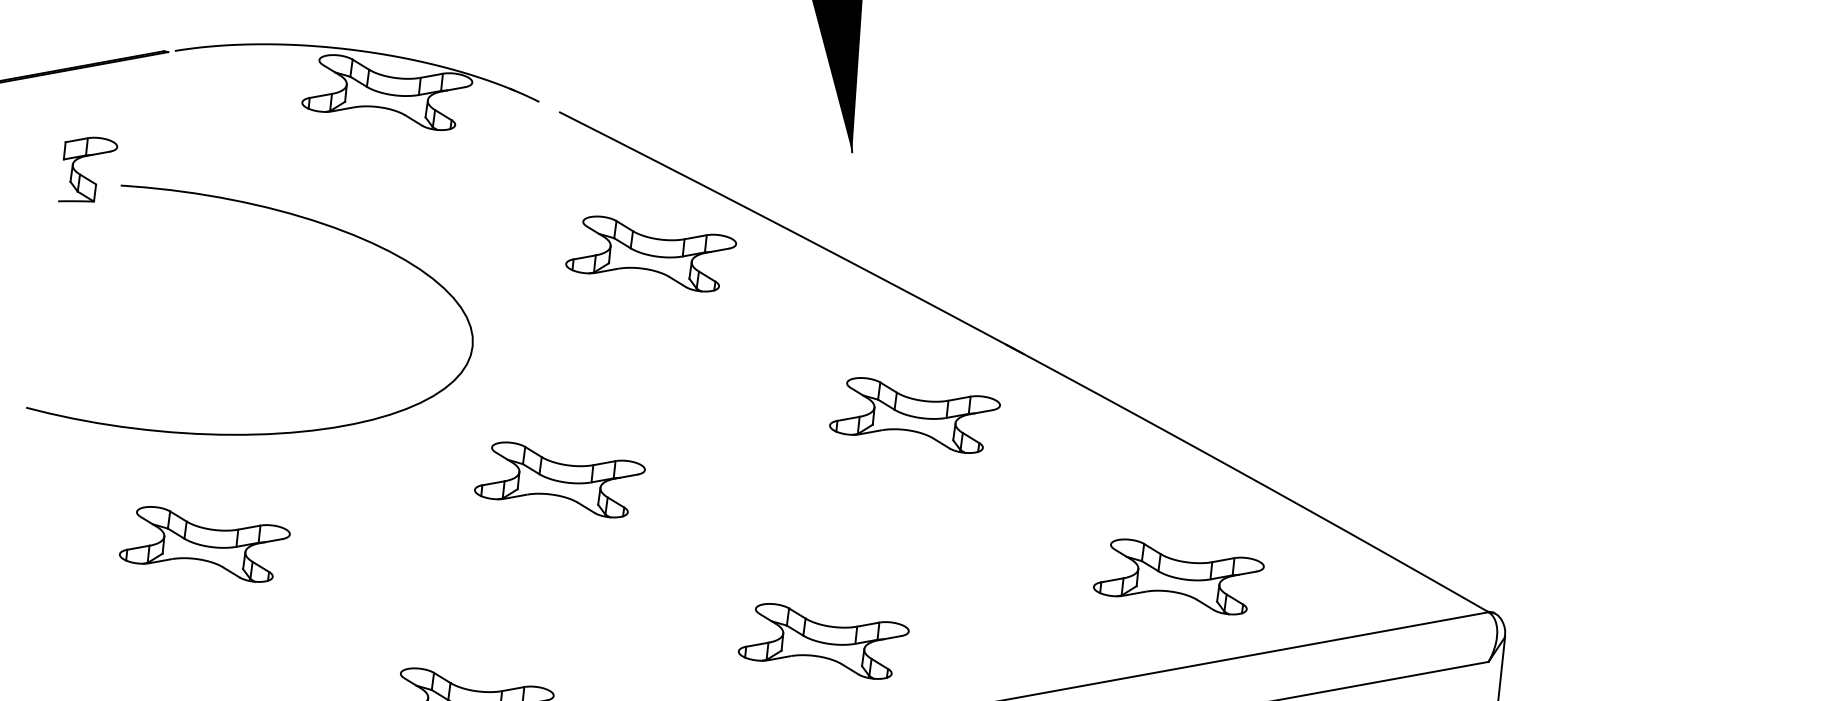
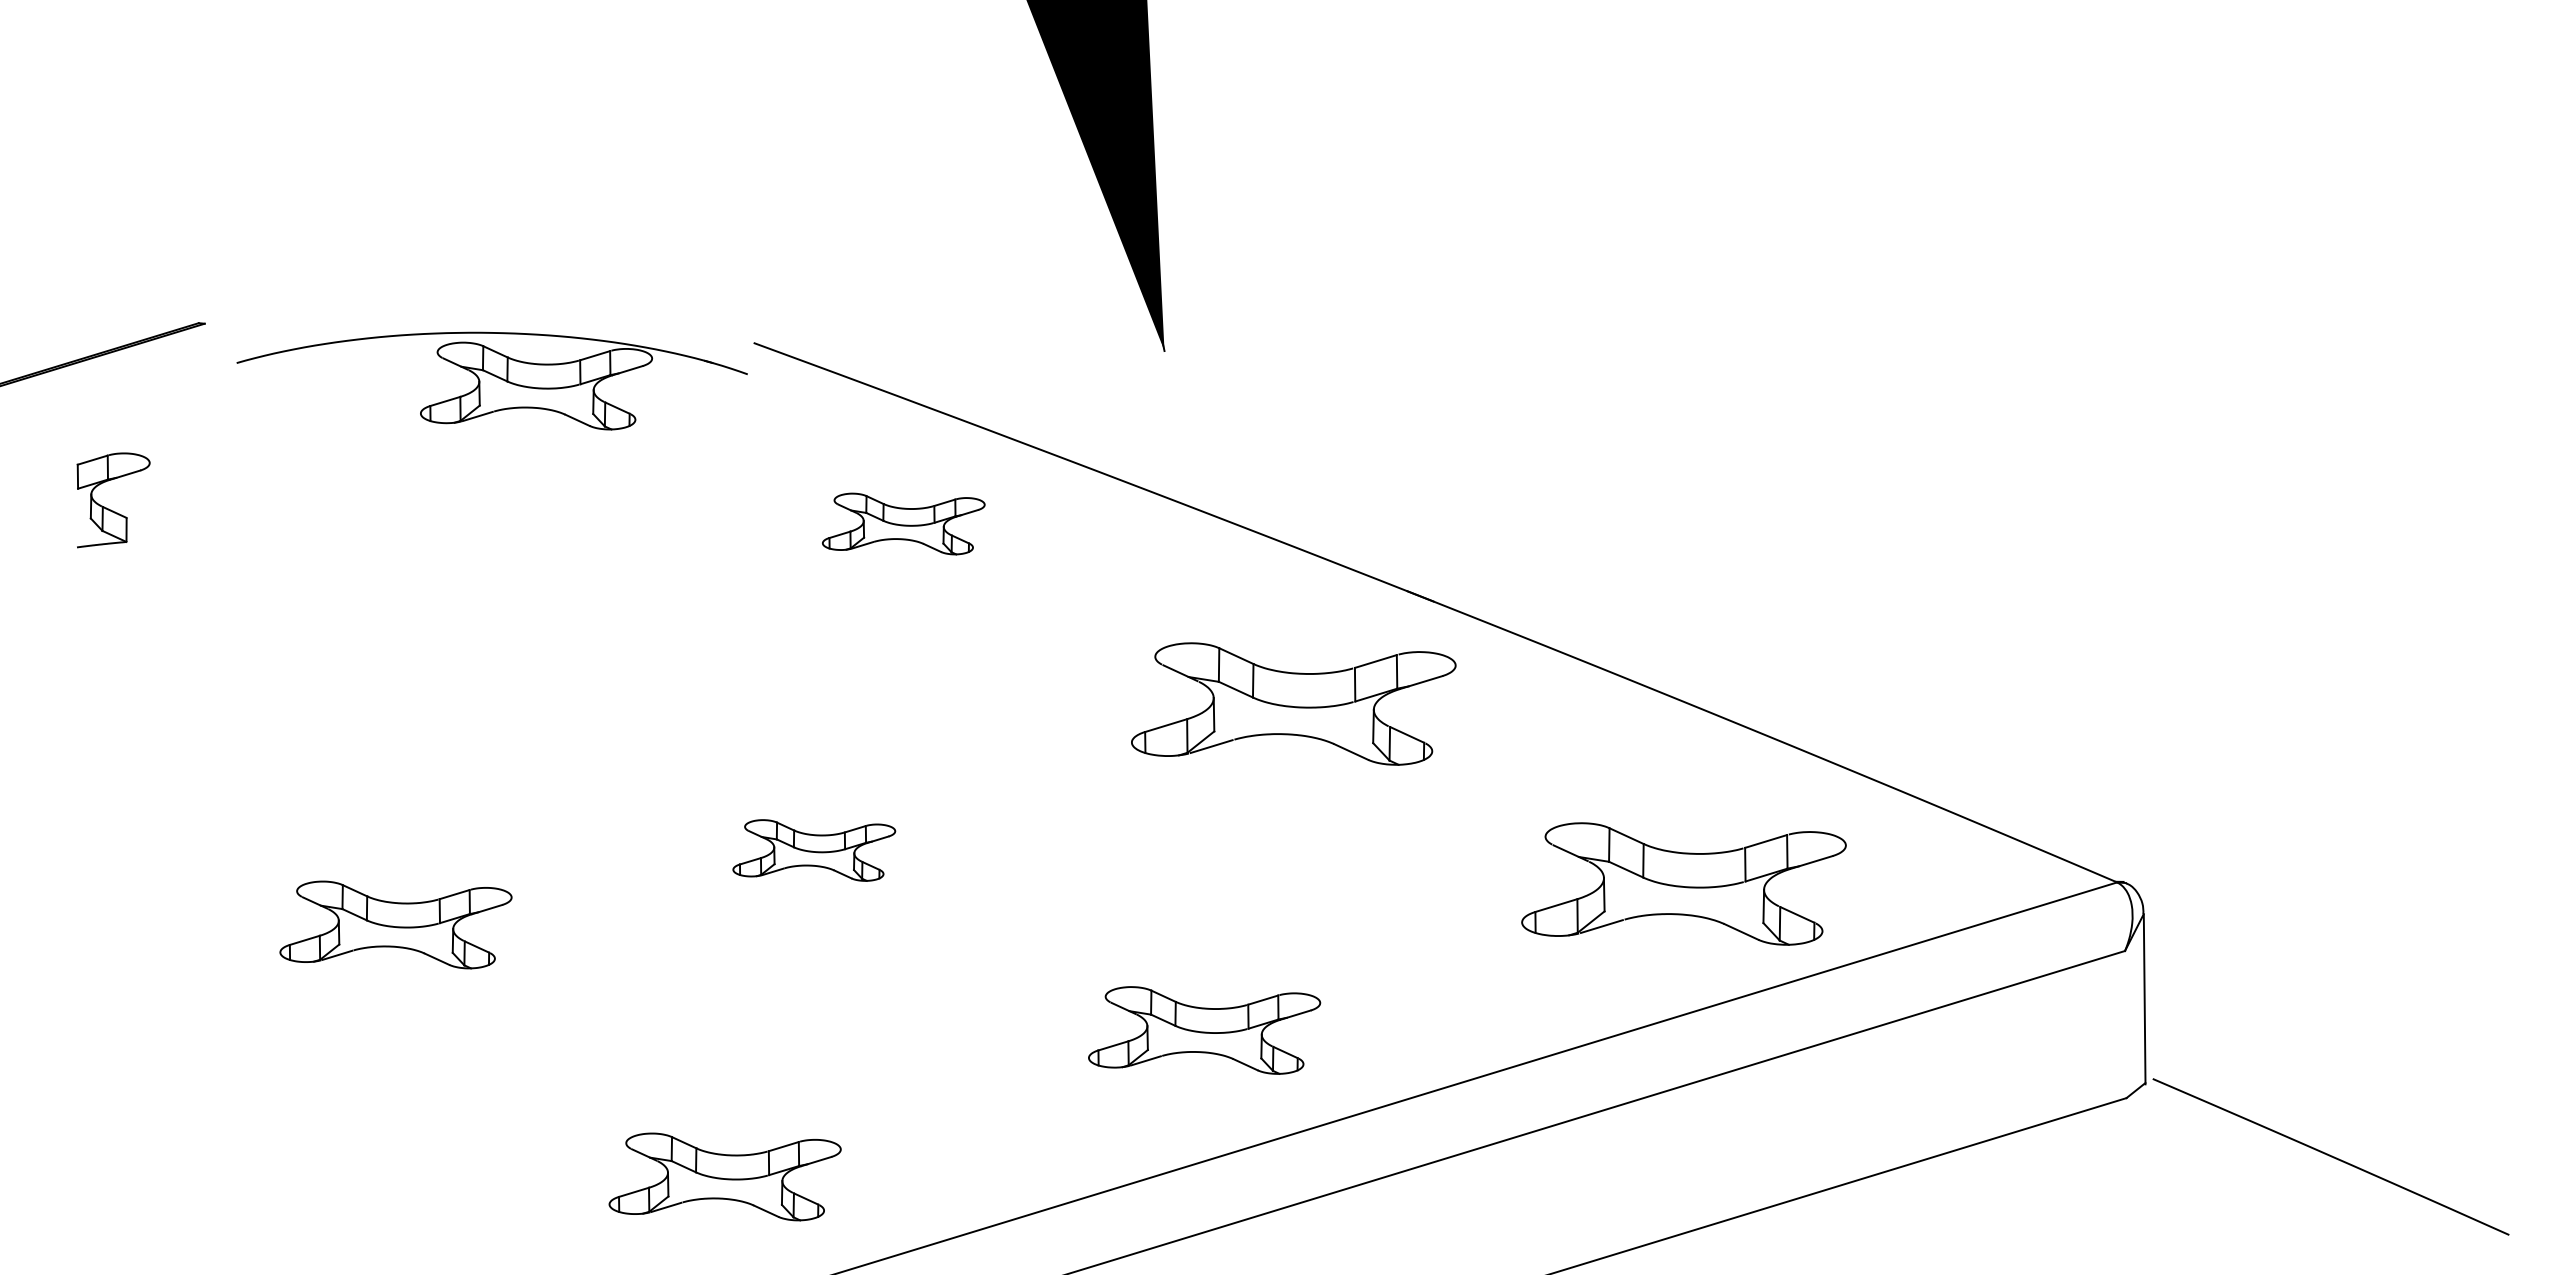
part: (355, 84) -> (491, 380), moved
curve: (282, 212) -> (388, 526), removed
part: (651, 253) -> (903, 523), size x0.7
part: (914, 415) -> (1293, 703), size x1.4
part: (559, 479) -> (813, 850), size x0.7
part: (204, 544) -> (395, 924), moved
part: (1178, 576) -> (1683, 883), size x1.4

